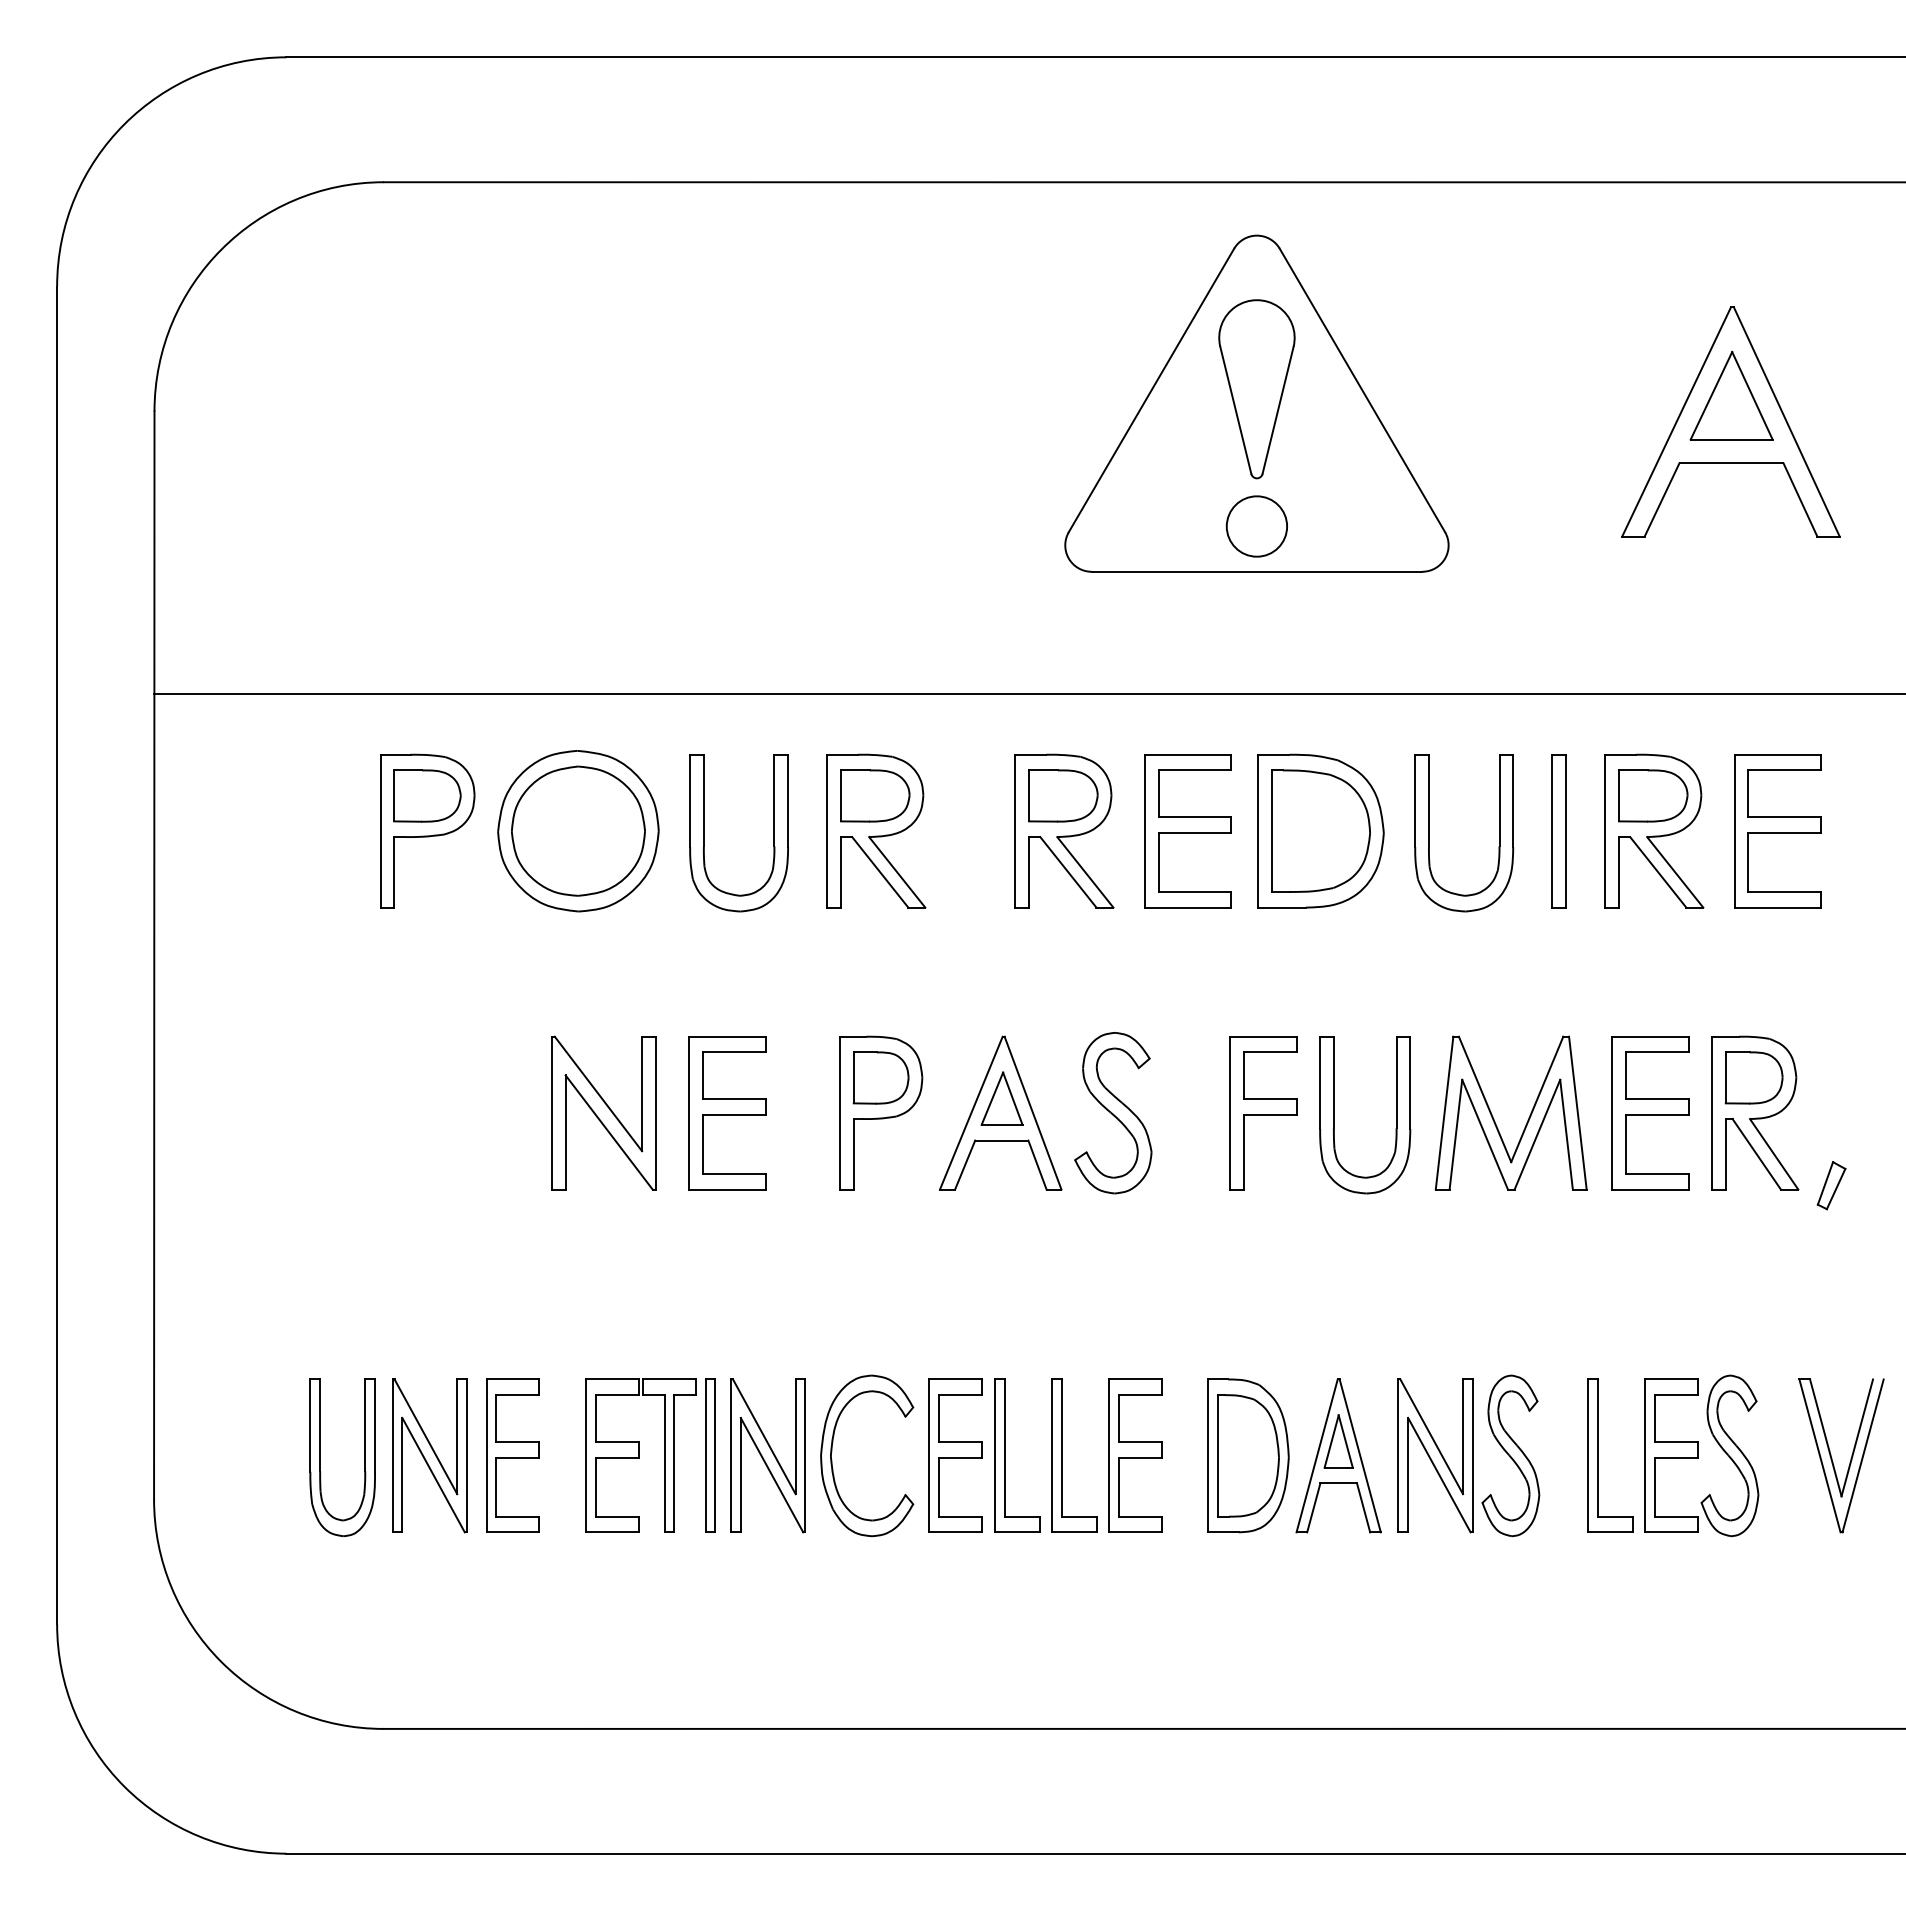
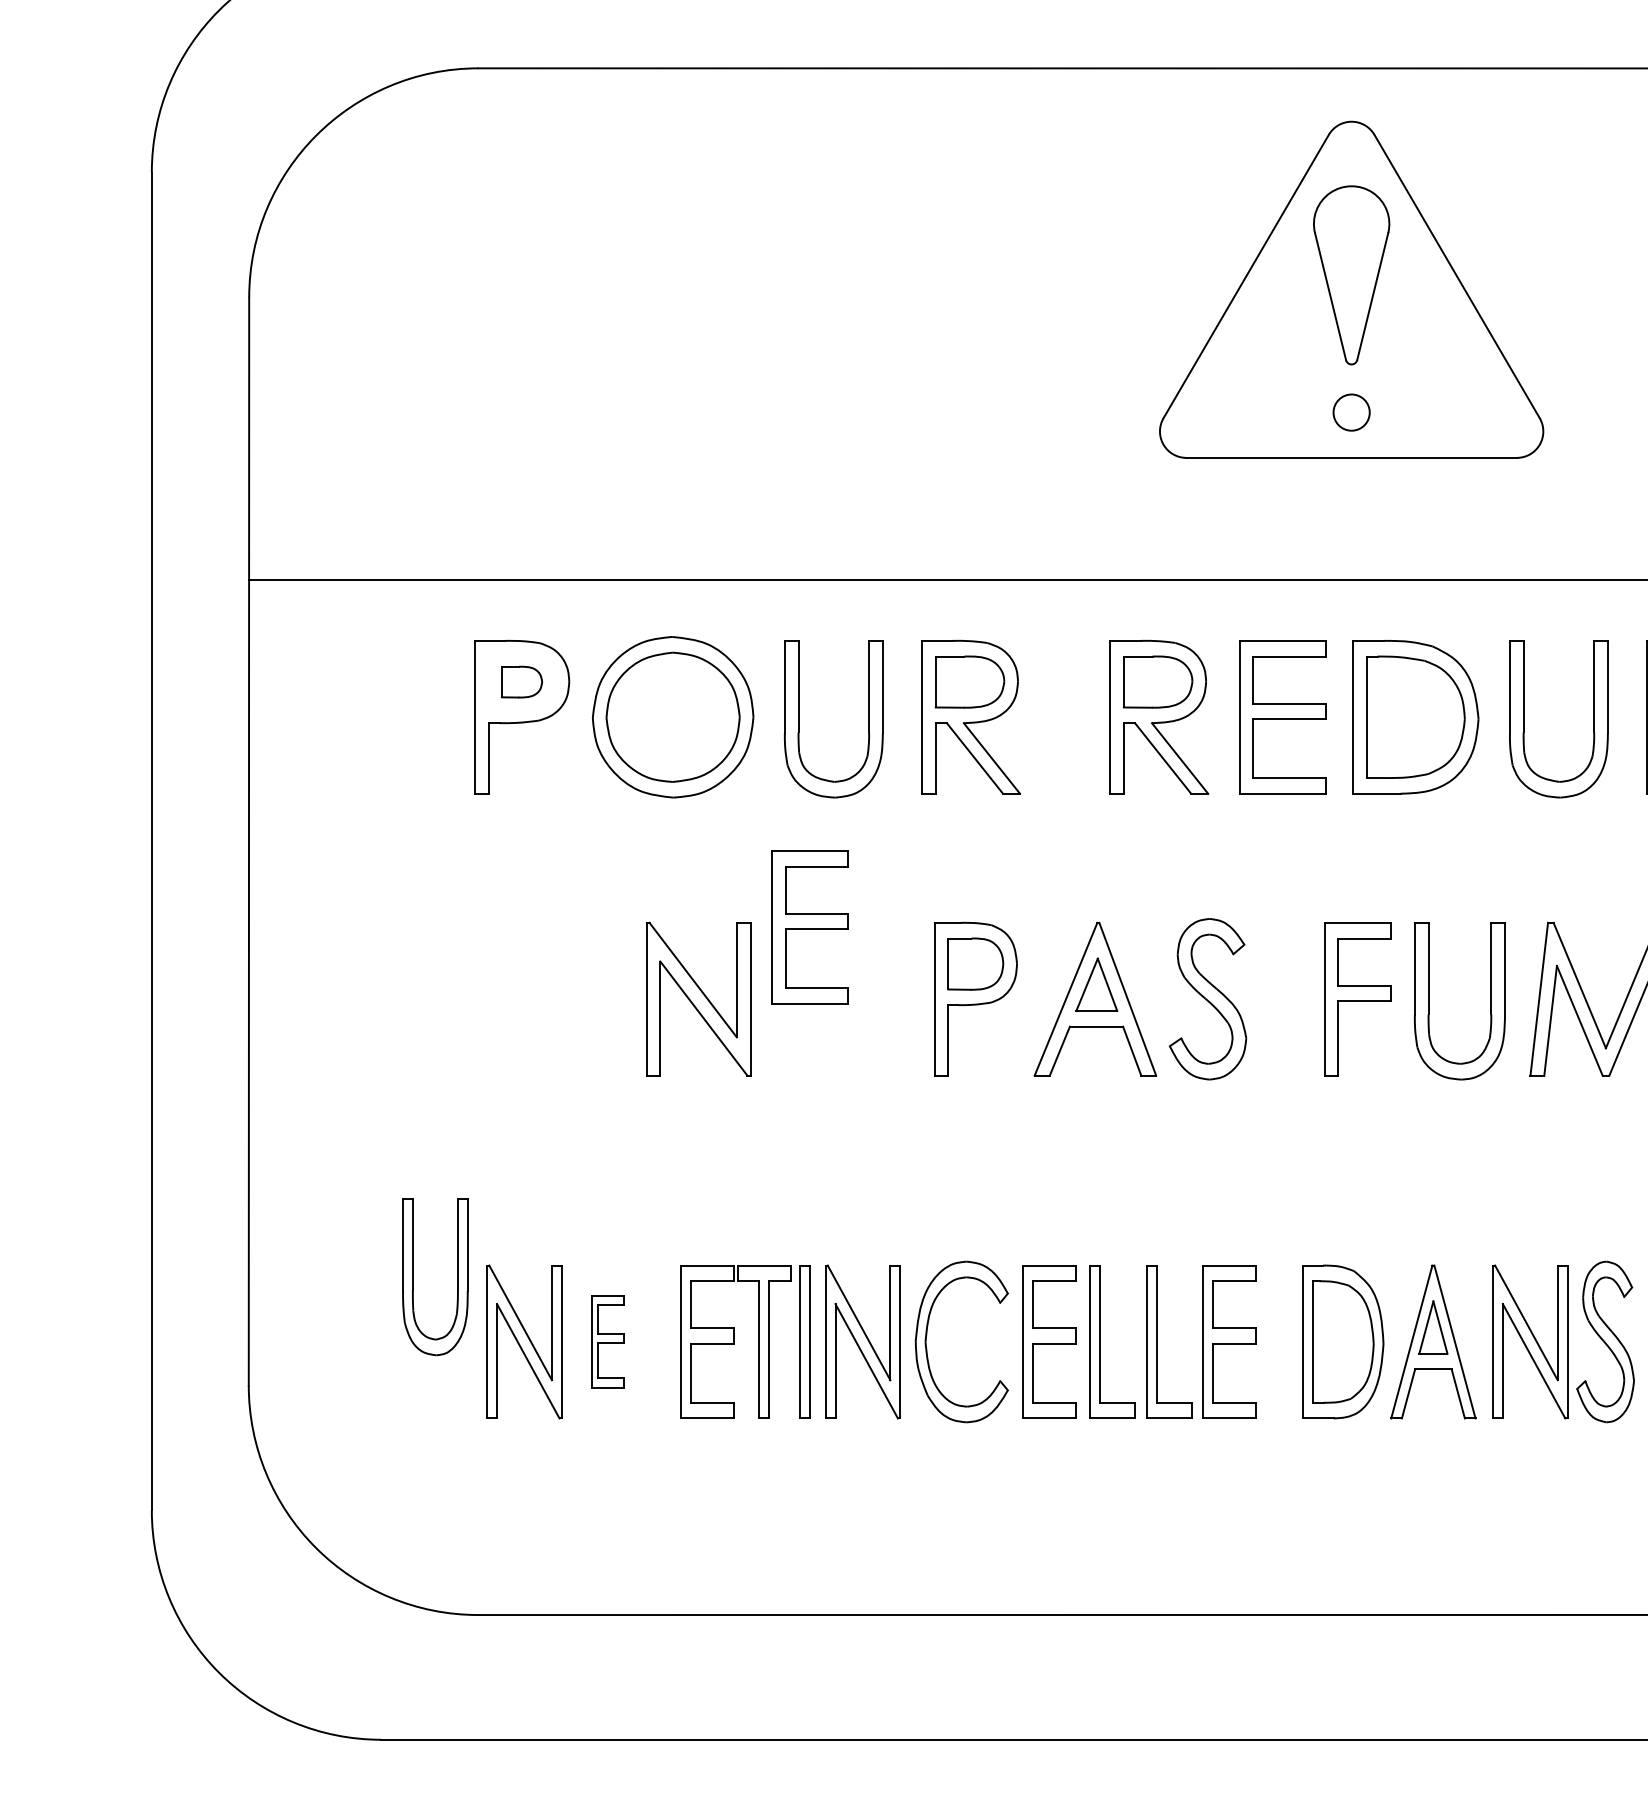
circle: (1256, 526) -> (1351, 412), size x0.6
part: (427, 795) -> (522, 681), size x0.6
part: (727, 1113) -> (810, 927), moved
part: (512, 1455) -> (607, 1341), size x0.6
part: (320, 1457) -> (413, 1276), moved

